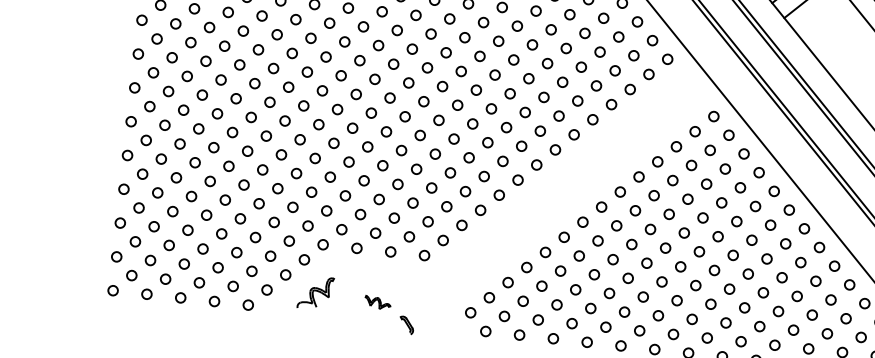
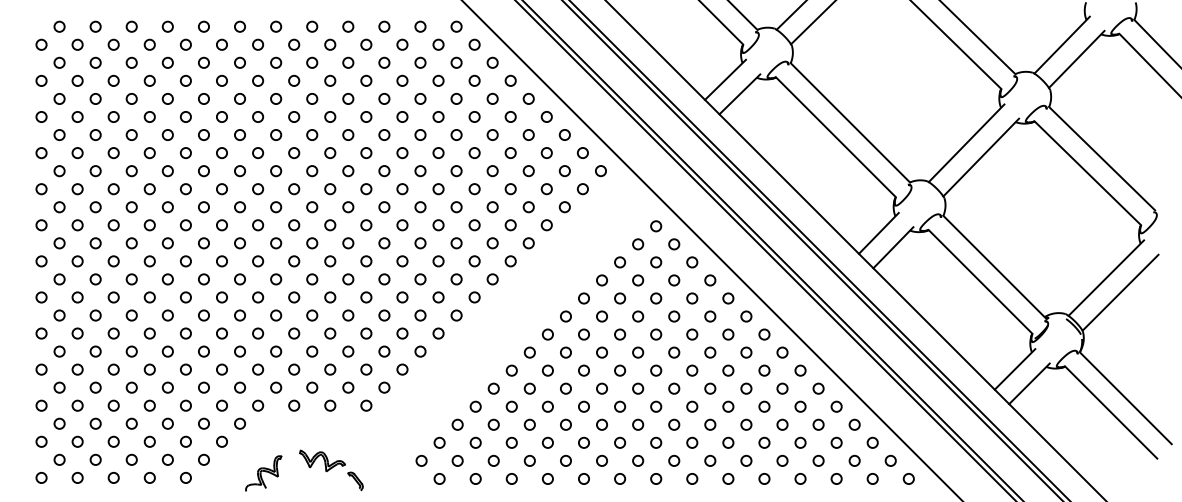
part: (315, 292) -> (263, 473), moved
part: (377, 302) -> (322, 460), size x1.67

